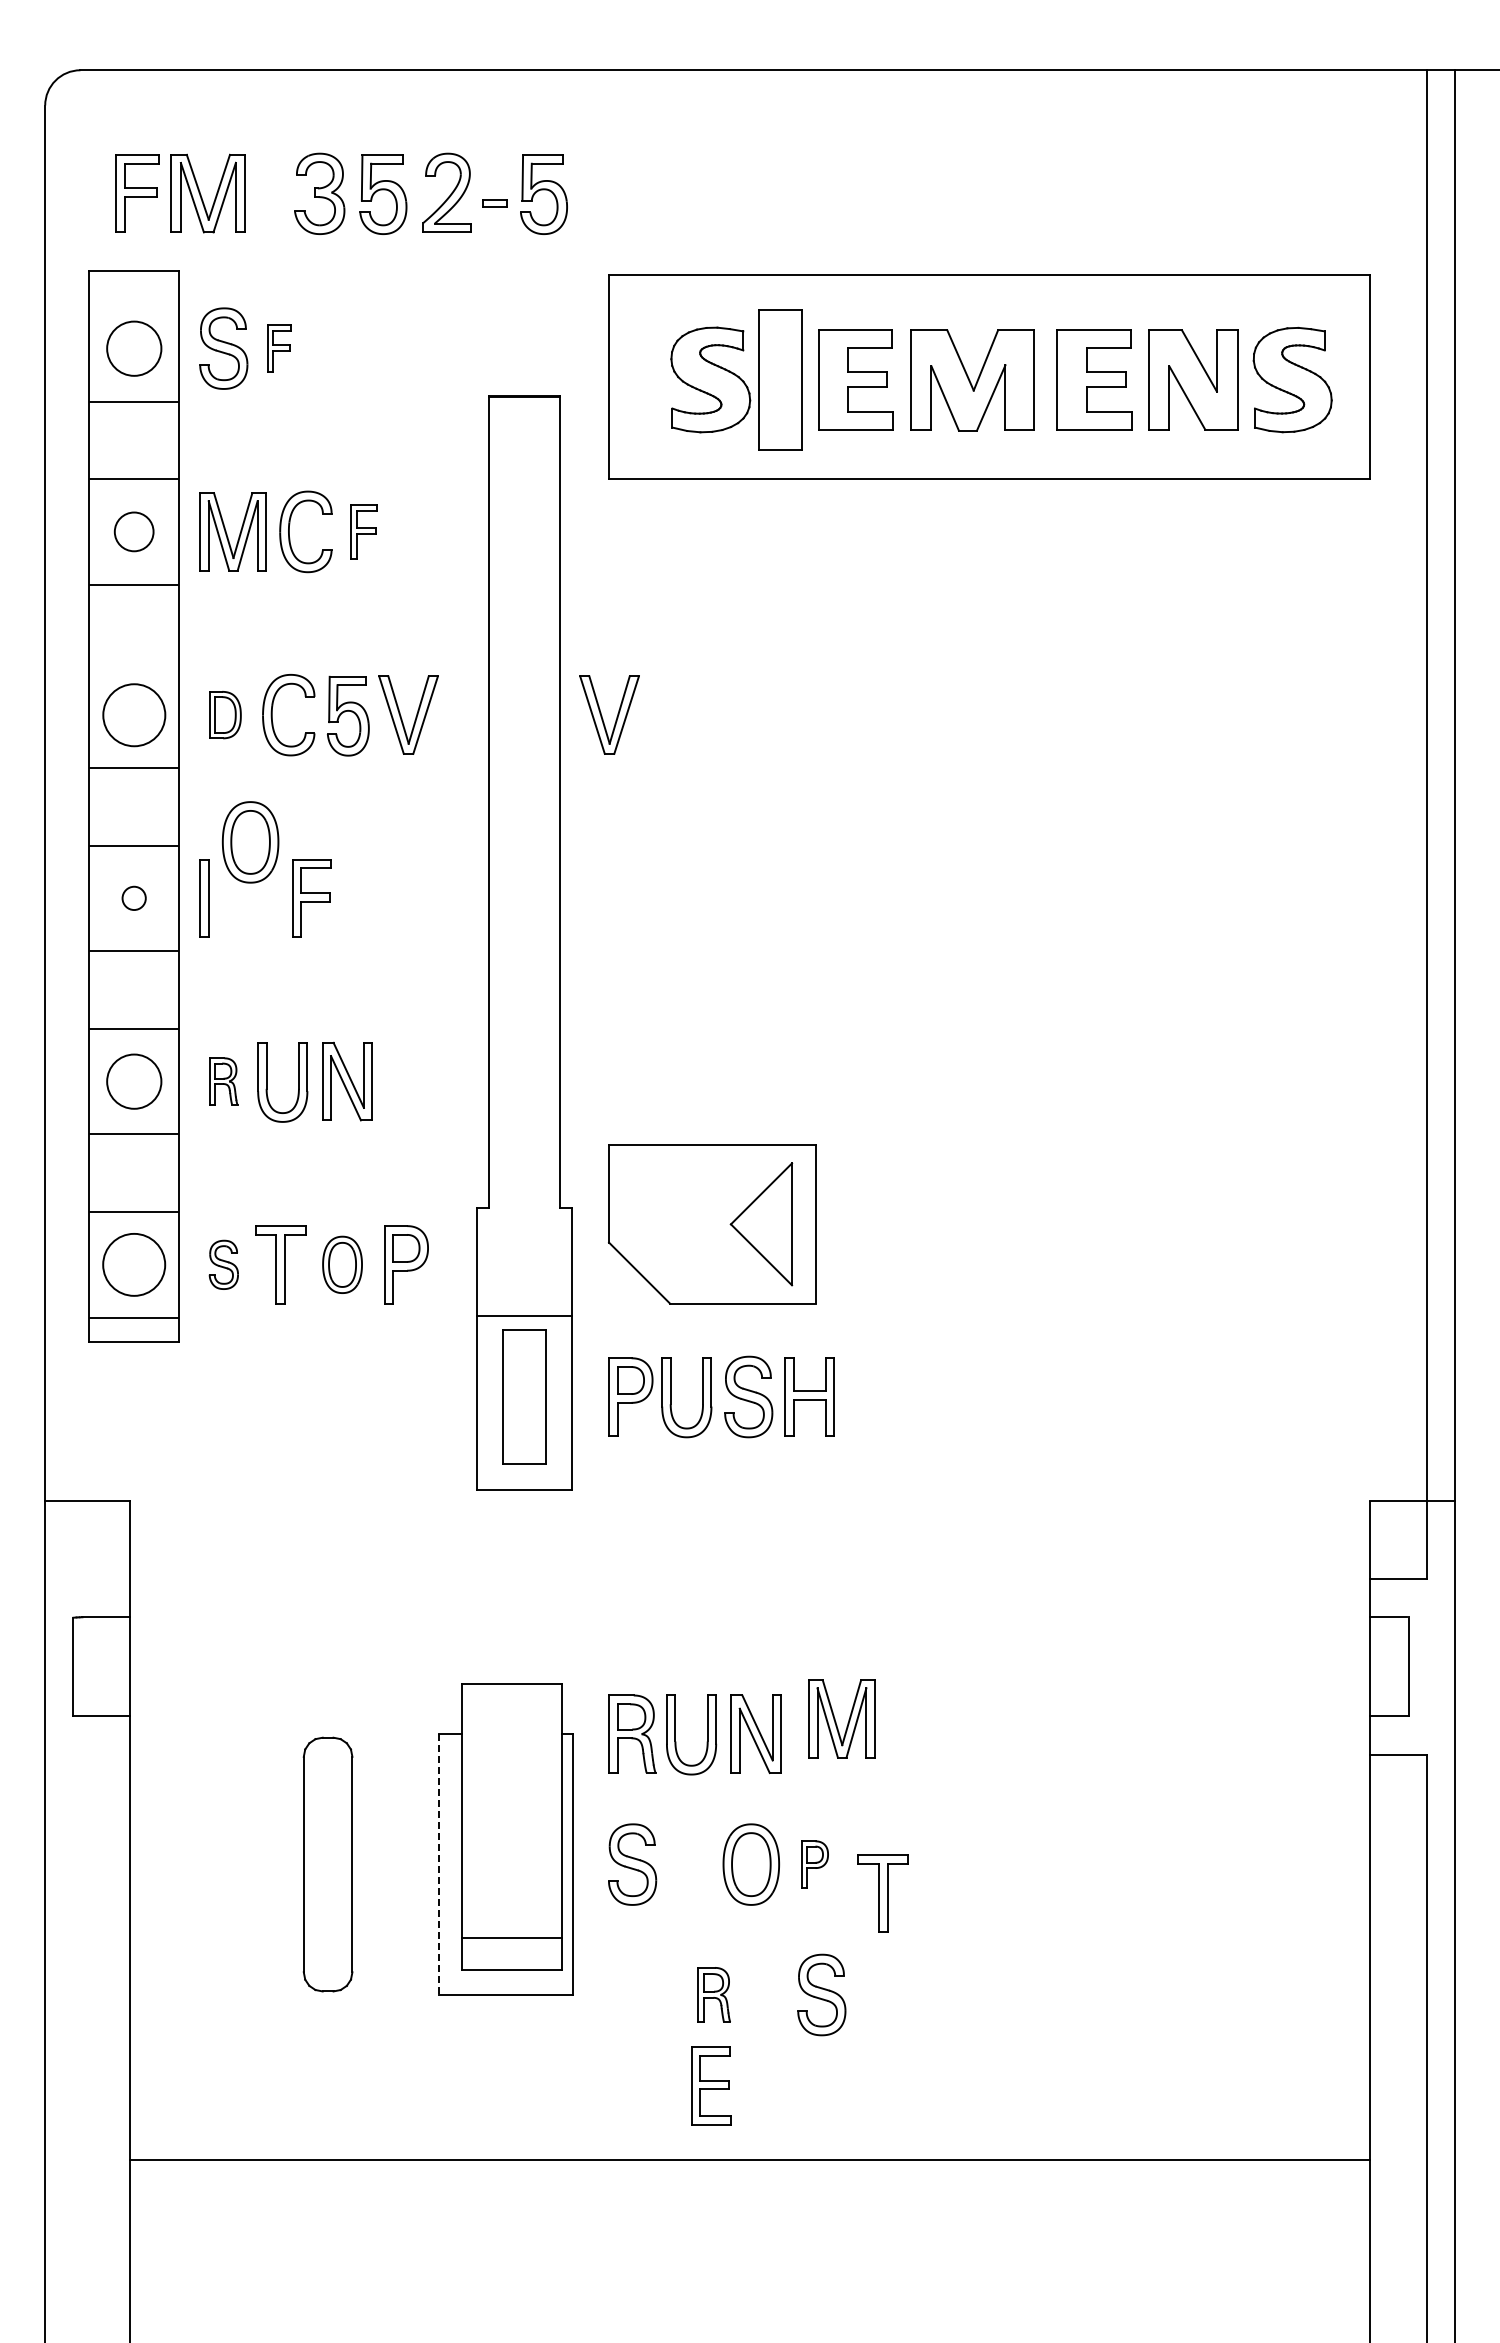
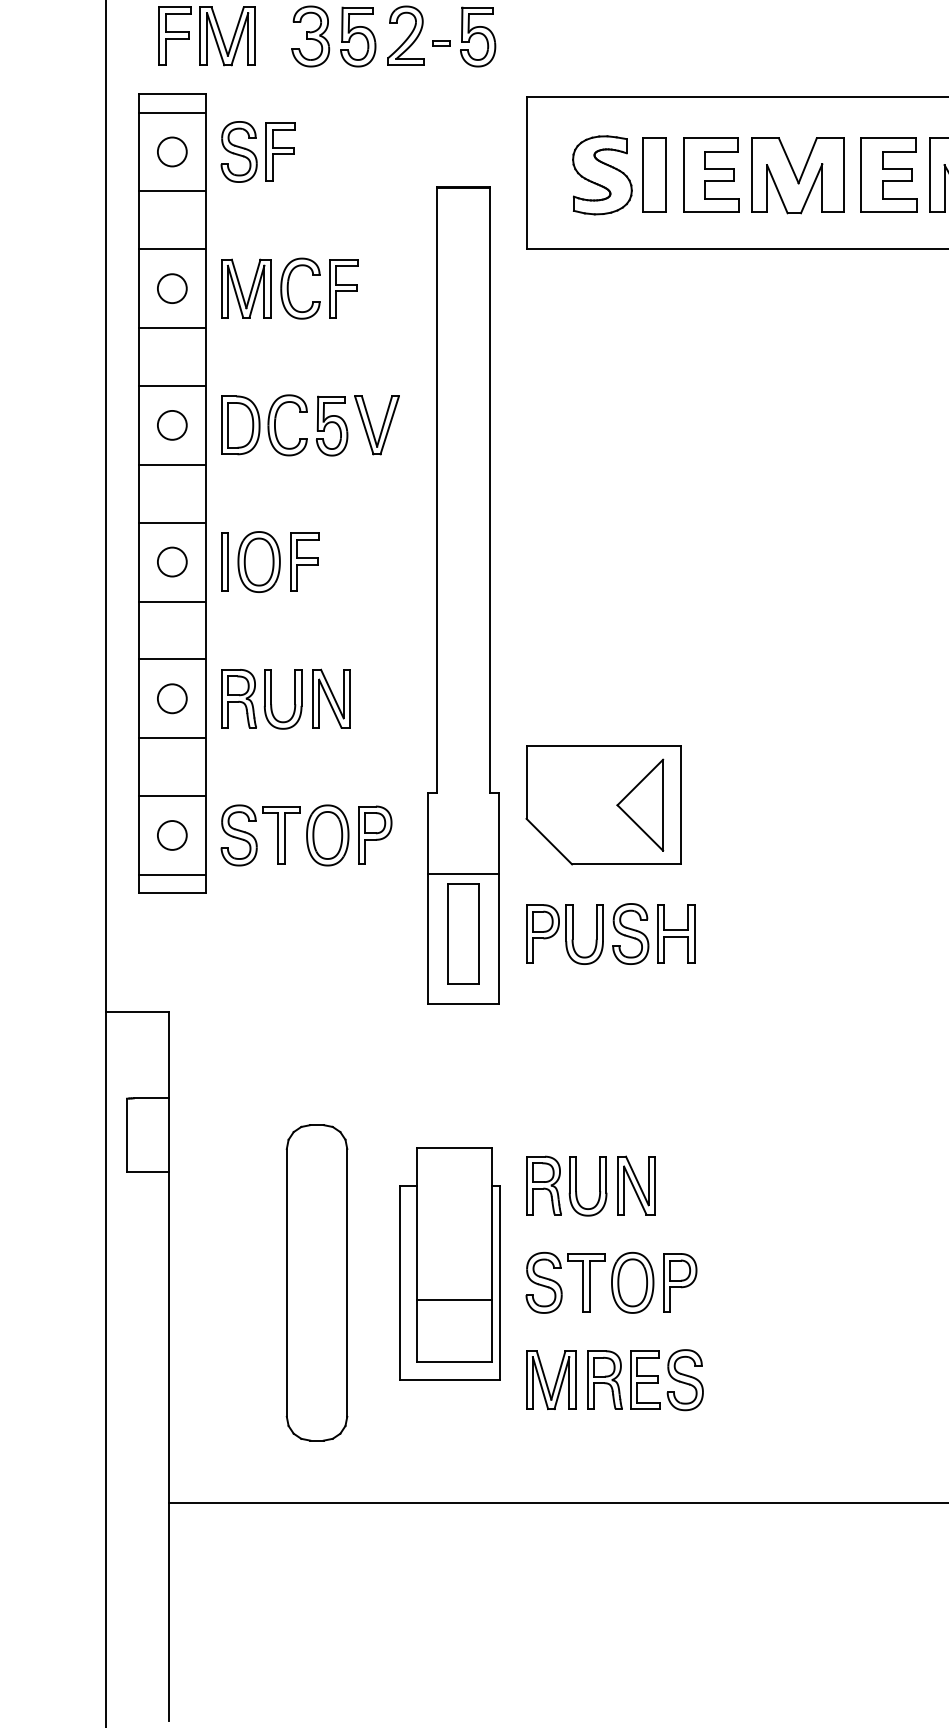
line: (134, 295) -> (172, 112), added
circle: (133, 348) -> (171, 151), size x0.71
part: (279, 348) -> (280, 151), size x1.67
part: (780, 379) -> (654, 174), size x0.71
part: (363, 531) -> (343, 288), size x1.43
line: (134, 662) -> (172, 386), added
circle: (133, 714) -> (171, 424), size x0.62
part: (225, 714) -> (240, 424), size x1.67
part: (602, 715) -> (521, 425), removed
part: (250, 842) -> (259, 562), moved
circle: (133, 898) -> (171, 562), size x1.67
circle: (133, 1081) -> (171, 698), size x0.71
part: (223, 1081) -> (238, 698), size x1.67
circle: (133, 1264) -> (171, 835), size x0.62
part: (223, 1264) -> (238, 835), size x1.67
part: (342, 1264) -> (327, 835), size x1.43
part: (841, 1718) -> (550, 1379), moved
part: (327, 1864) -> (316, 1282), size x1.67
part: (814, 1864) -> (679, 1282), size x1.67
line: (439, 1865) -> (400, 1283), dashed -> solid
part: (882, 1893) -> (585, 1282), moved
line: (511, 1937) -> (453, 1299), moved
part: (713, 1994) -> (604, 1379), size x1.43
part: (711, 2085) -> (645, 1379), moved

